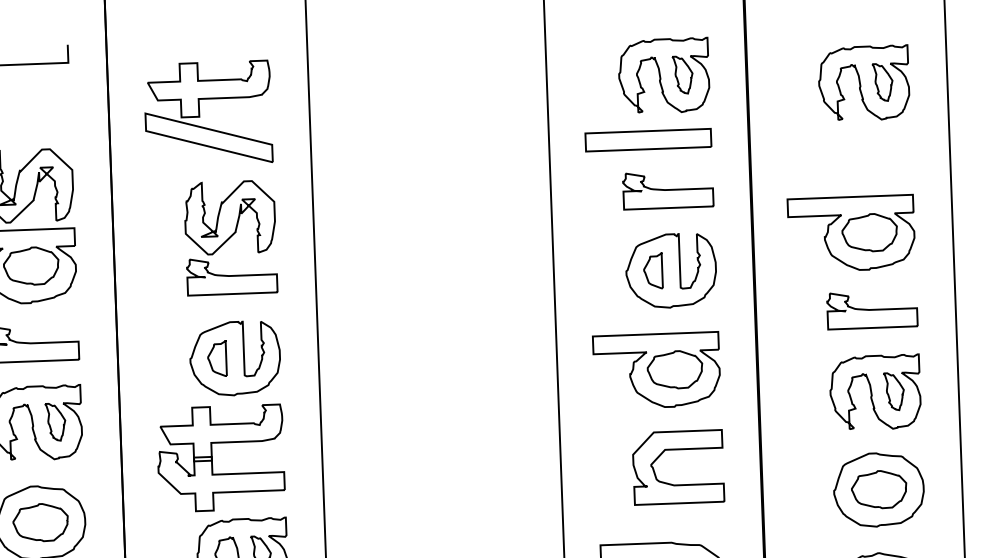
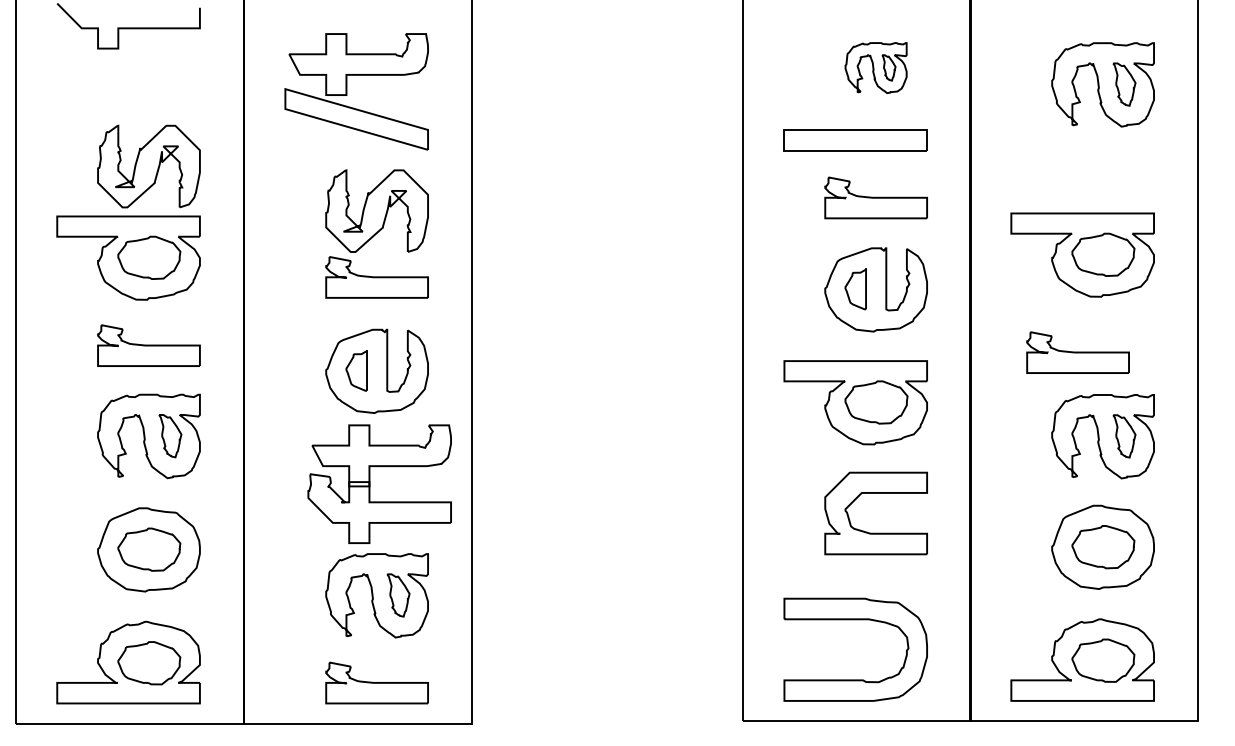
part: (663, 75) -> (875, 67), size x0.6
part: (871, 309) -> (1077, 352), moved
part: (212, 458) -> (370, 483), moved

